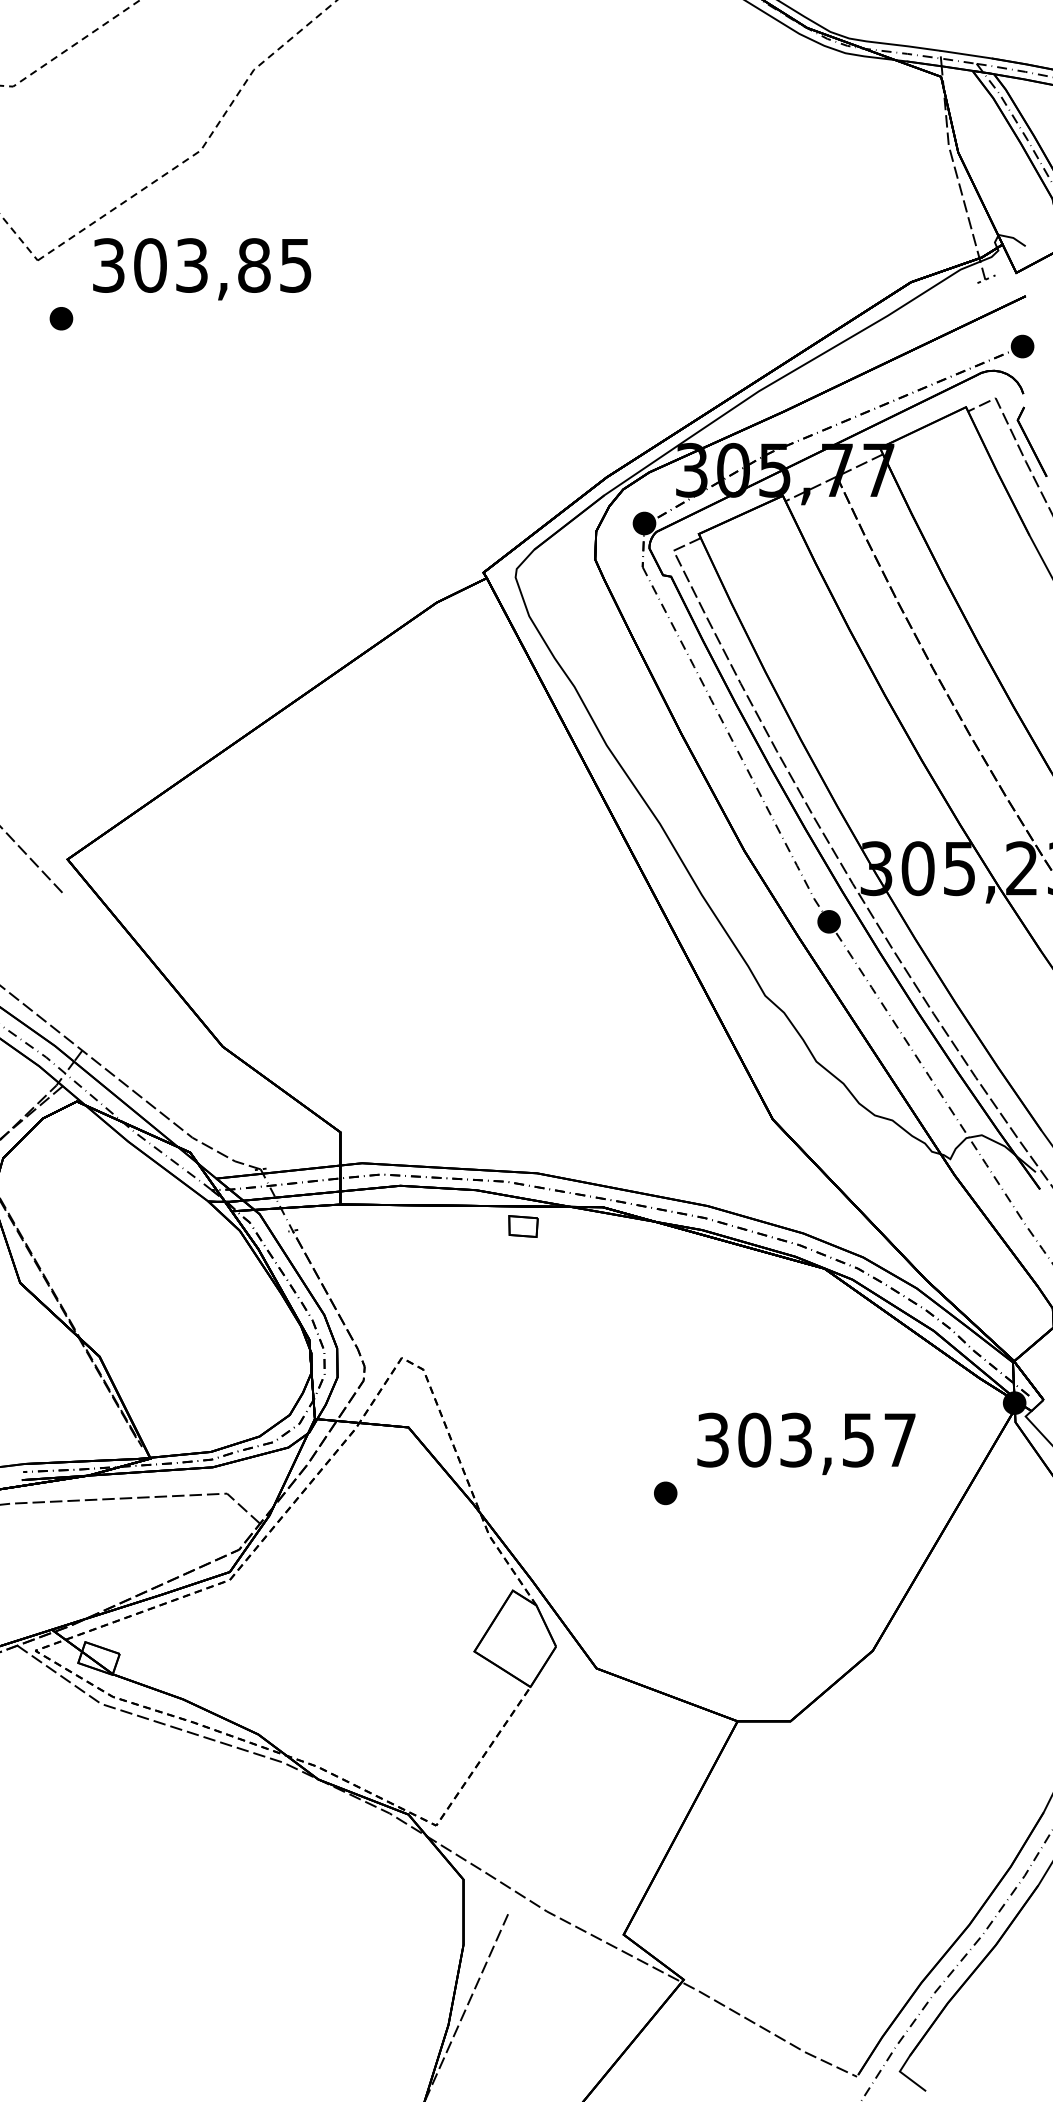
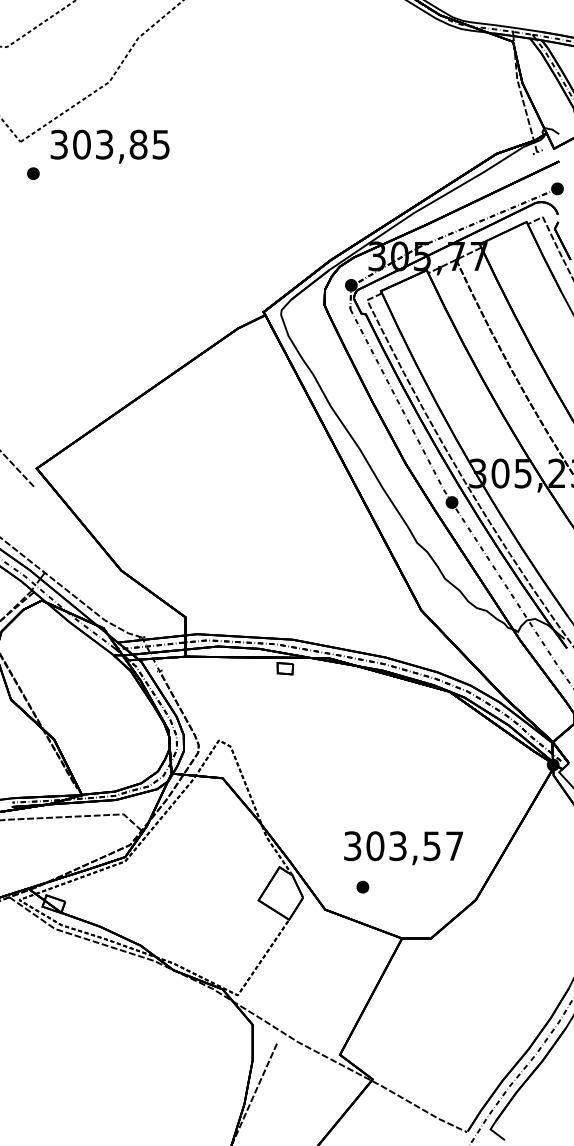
text: (806, 1444) -> (403, 848), moved
part: (664, 1492) -> (362, 886), moved

